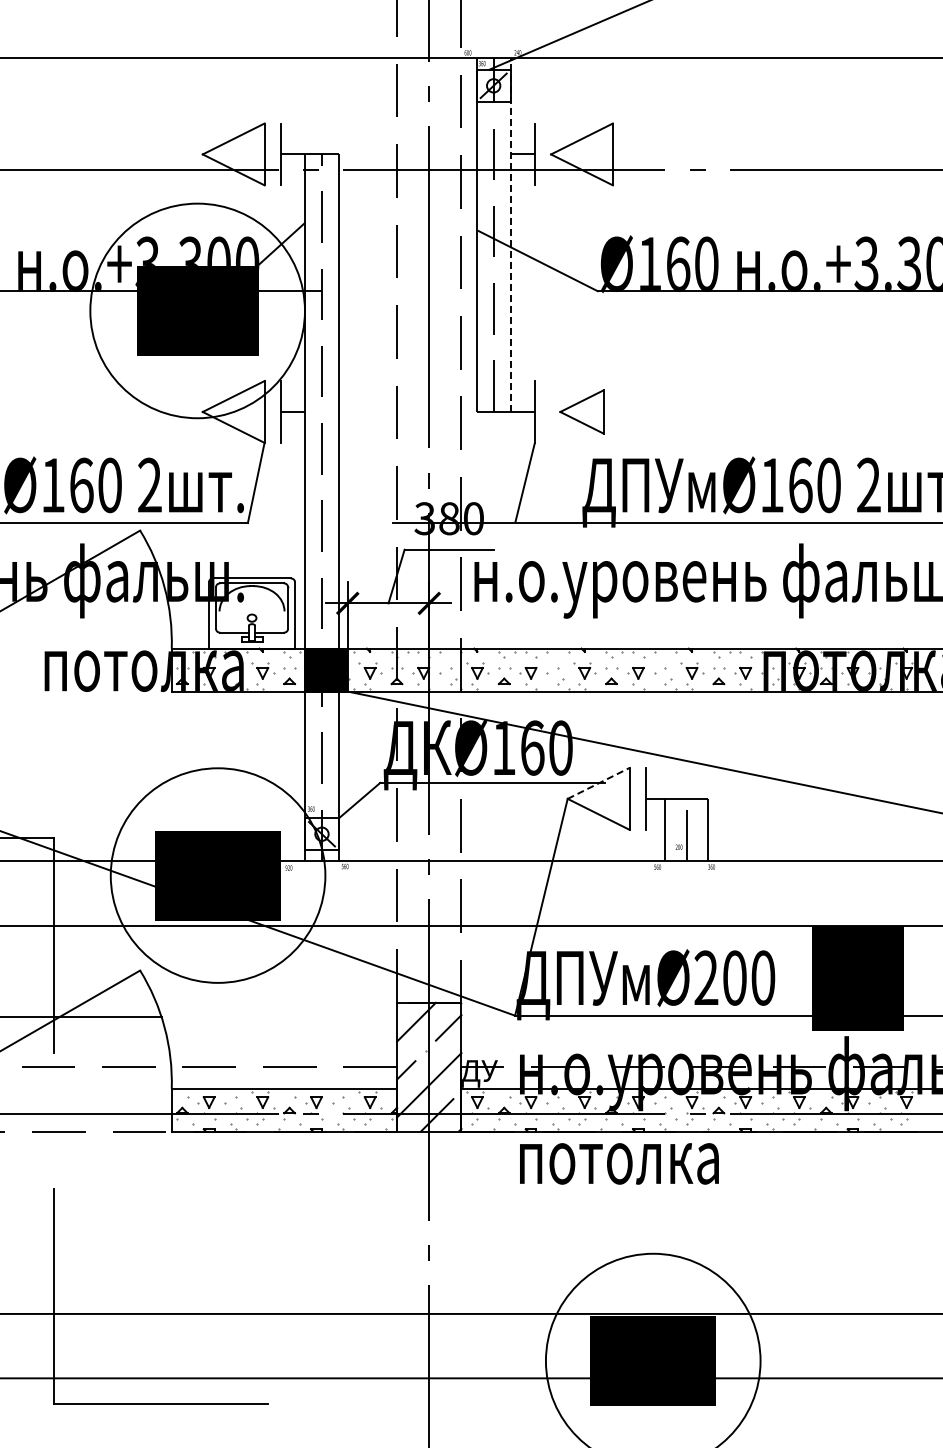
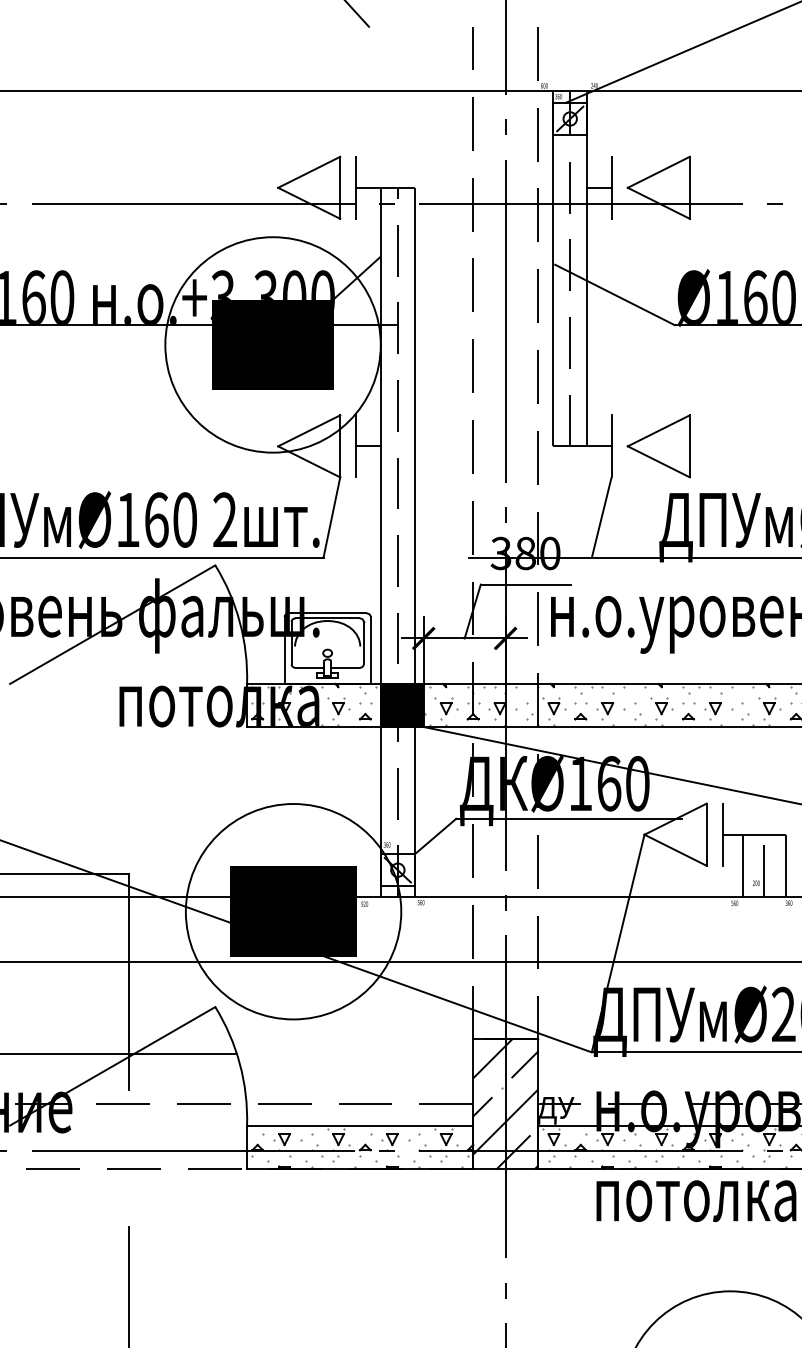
line: (510, 235) -> (587, 269), dashed -> solid
part: (581, 411) -> (658, 445), size x1.43
line: (598, 783) -> (675, 819), dashed -> solid

